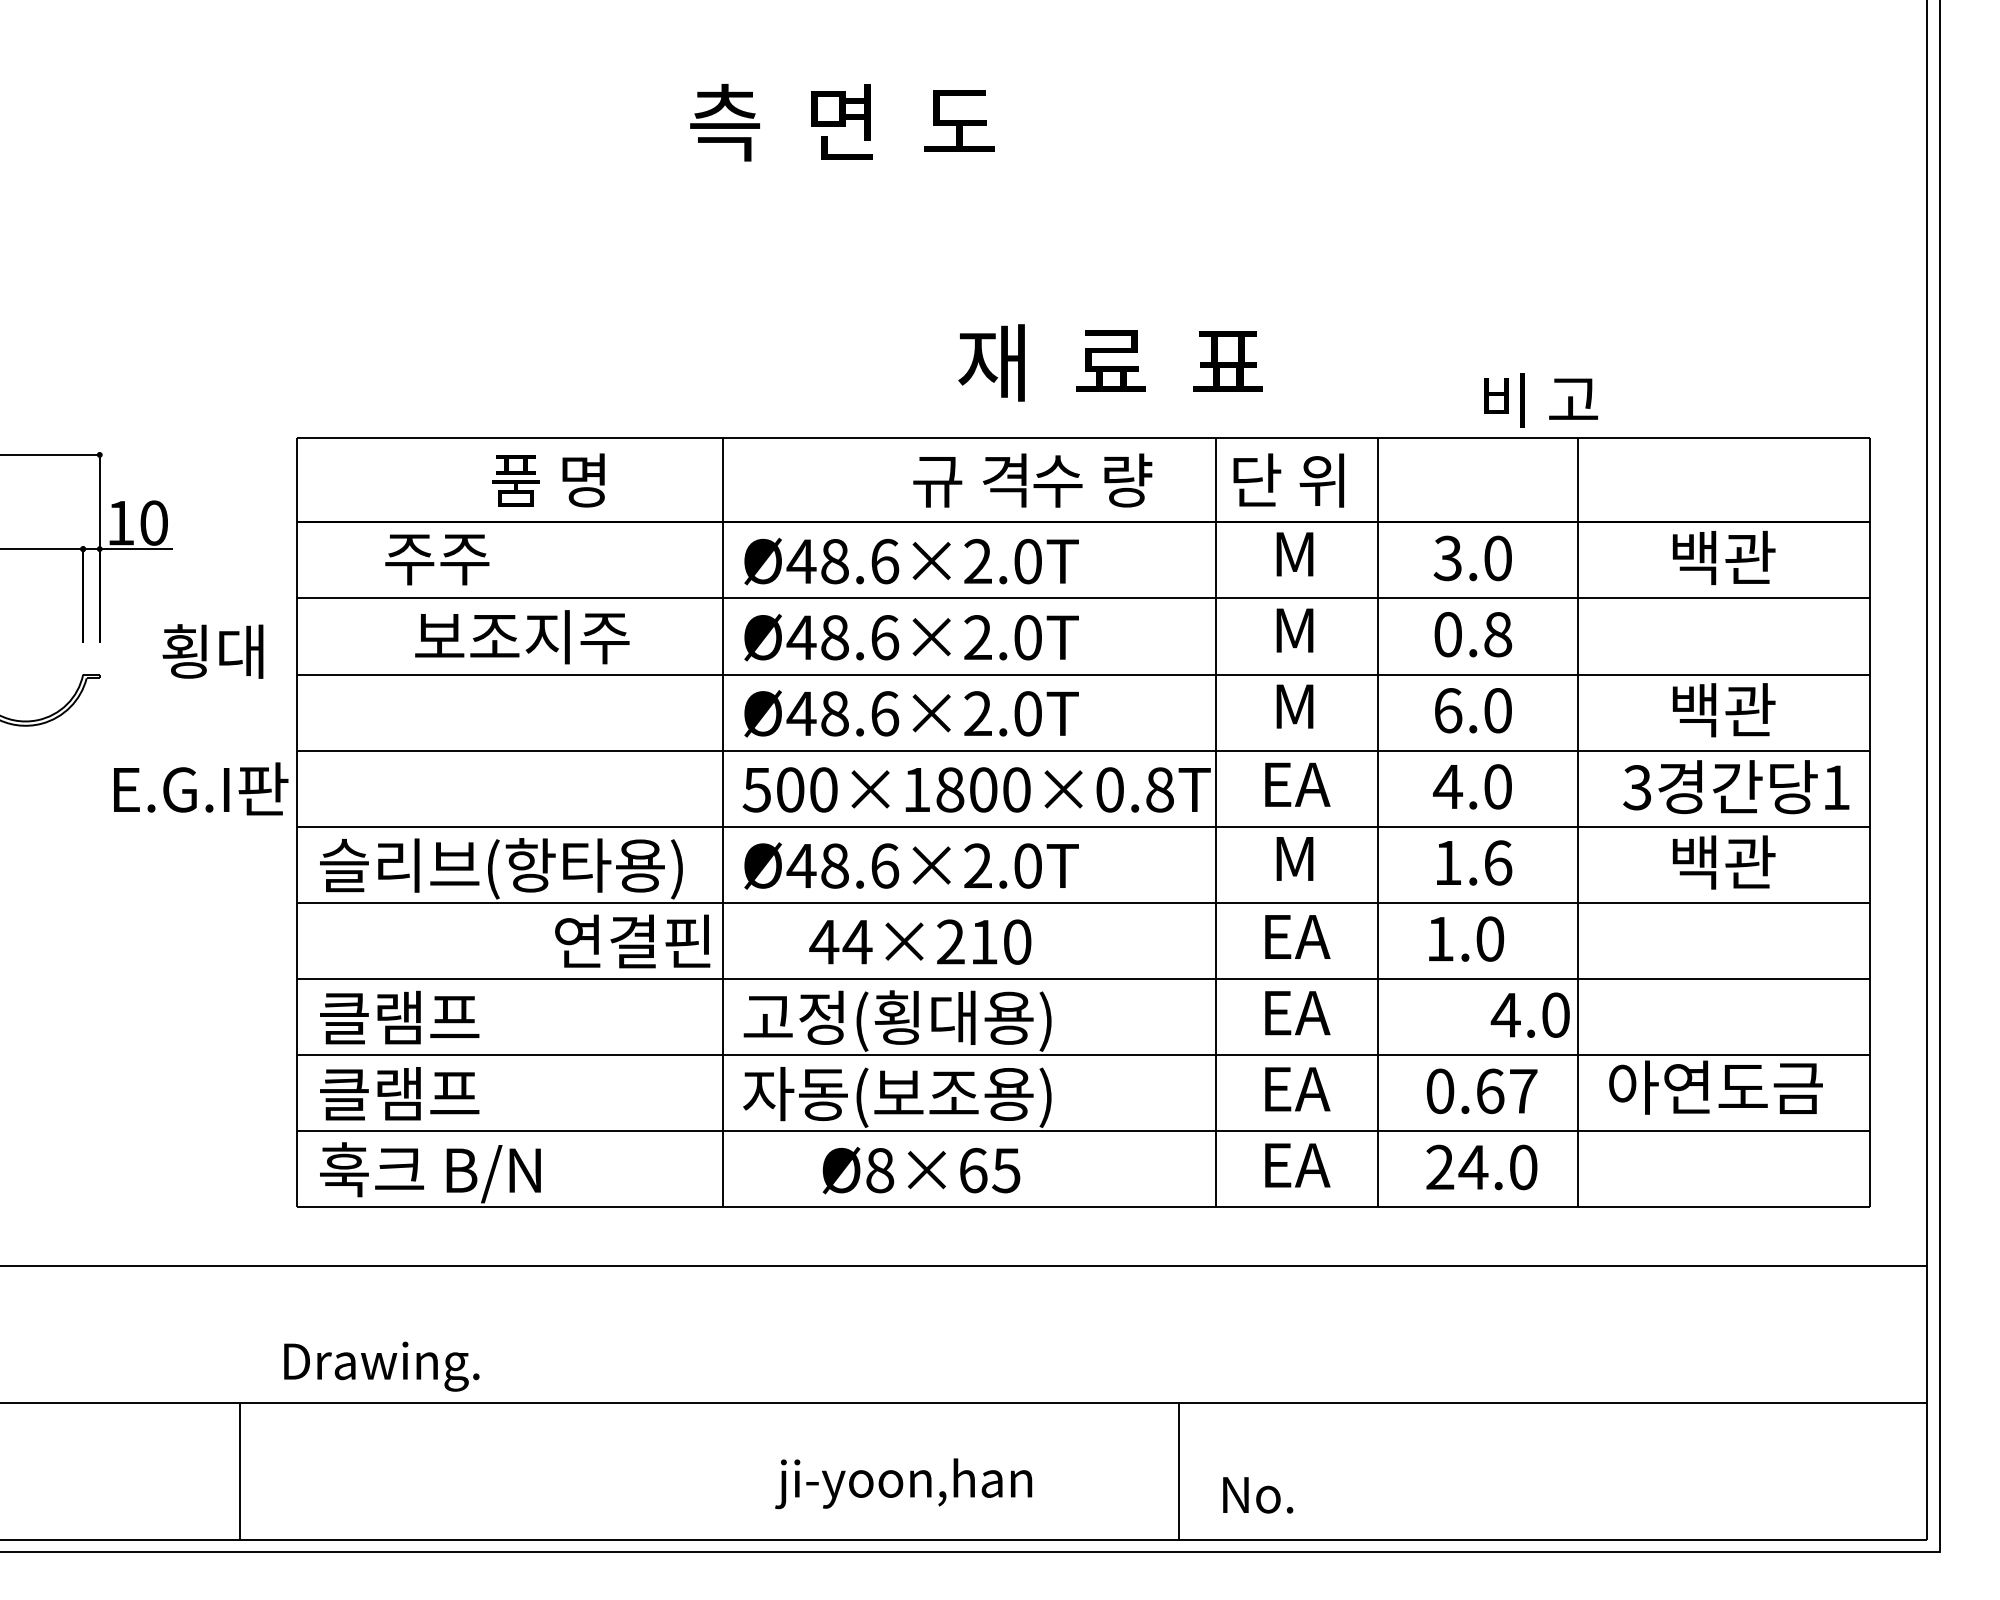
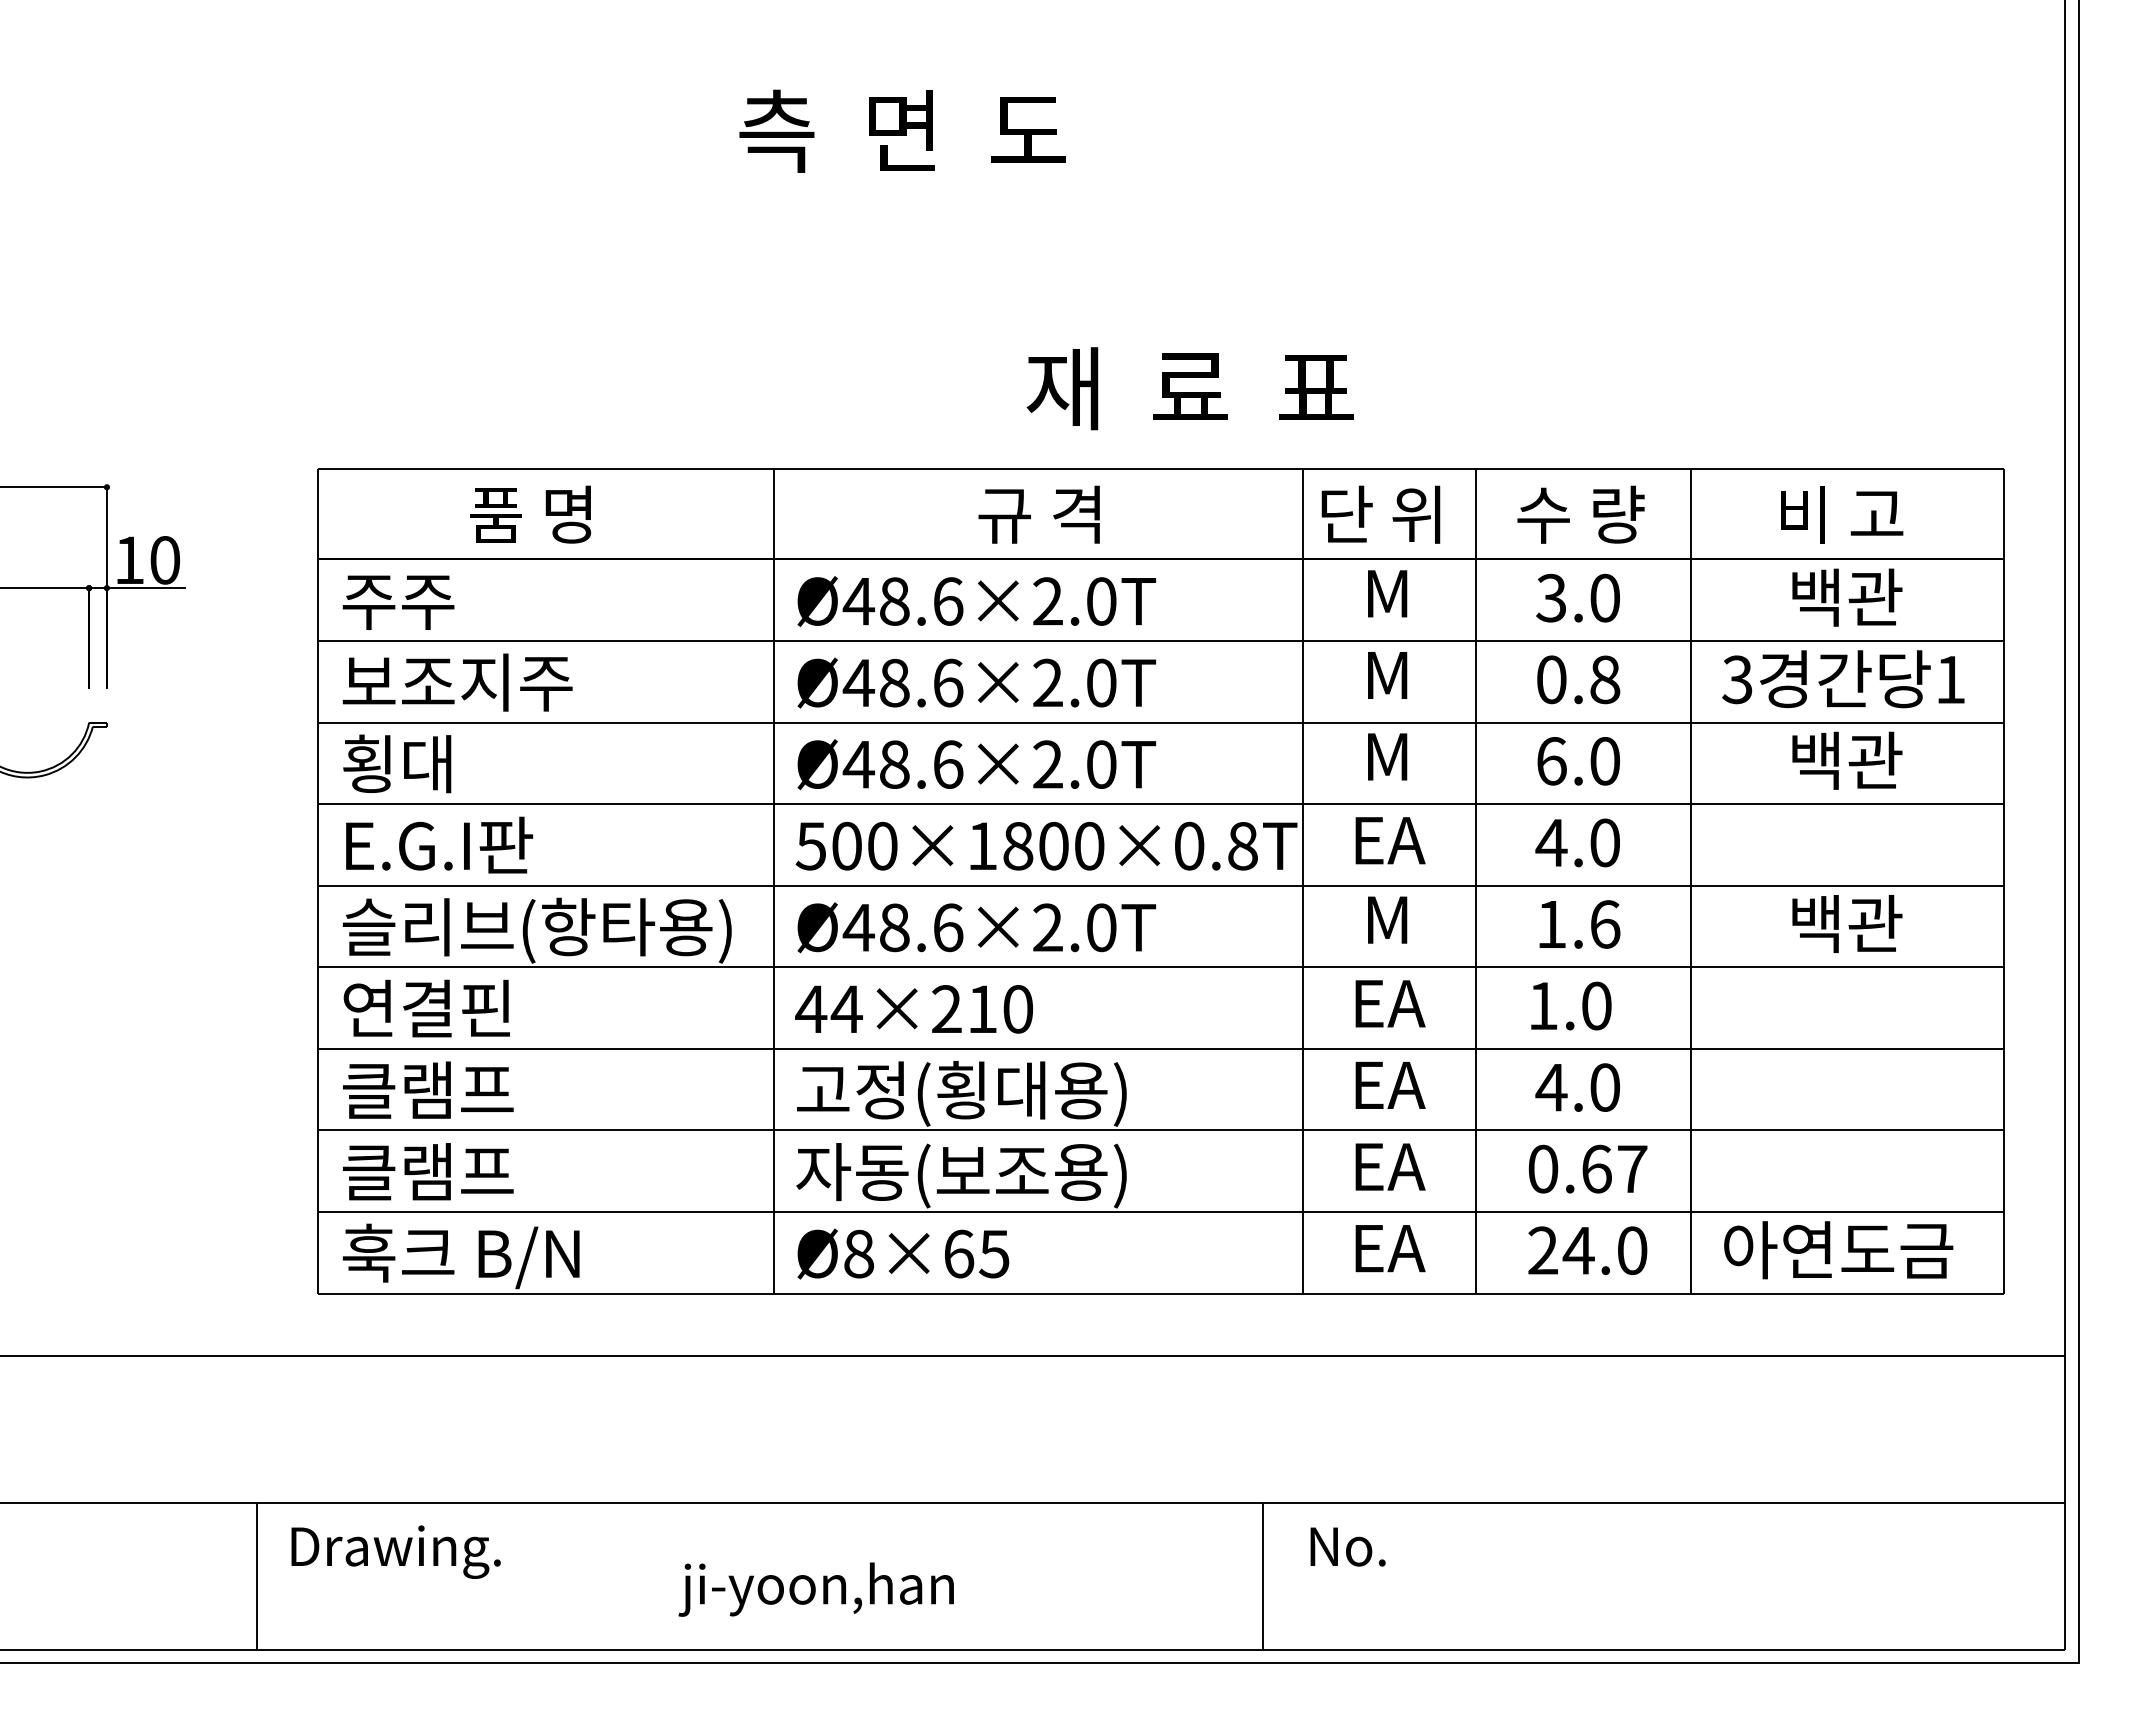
text: (1541, 400) -> (1842, 514), moved
text: (548, 480) -> (530, 514), moved
text: (1092, 480) -> (1580, 514), moved
text: (437, 559) -> (398, 602), moved
text: (522, 637) -> (457, 682), moved
text: (213, 651) -> (397, 763), moved
text: (1736, 787) -> (1843, 679), moved
text: (201, 788) -> (439, 844), moved
text: (632, 941) -> (426, 1008), moved
text: (919, 942) -> (913, 1009), moved
text: (1530, 1015) -> (1577, 1087), moved
text: (1715, 1087) -> (1838, 1250), moved
text: (921, 1170) -> (903, 1253), moved
text: (381, 1366) -> (395, 1551), moved
text: (902, 1483) -> (815, 1589), moved
text: (1257, 1494) -> (1347, 1546), moved

